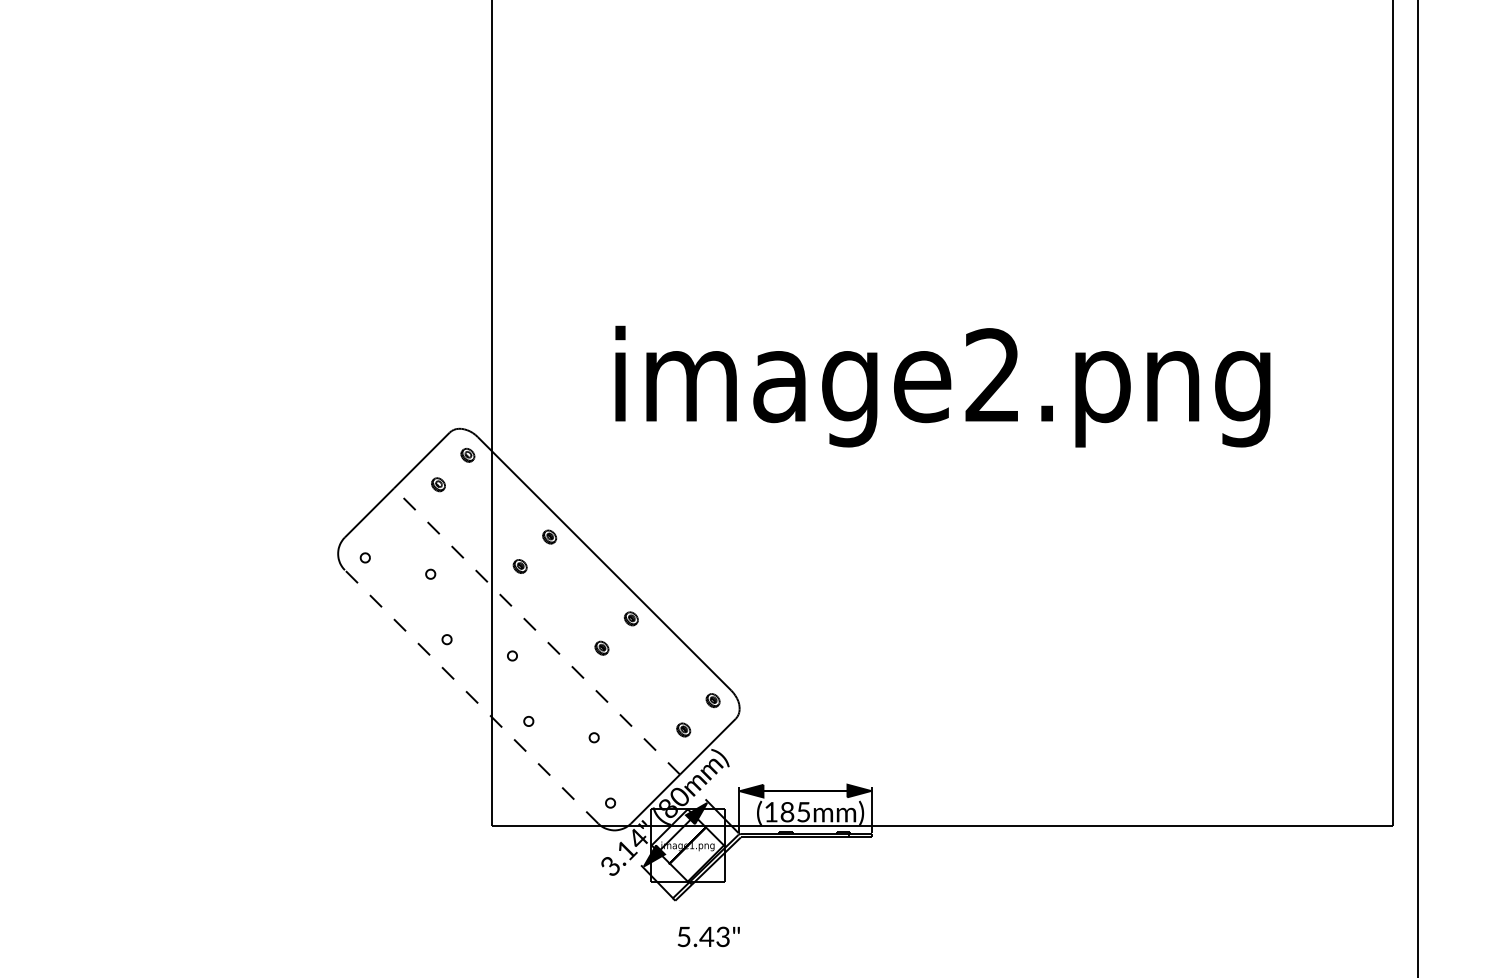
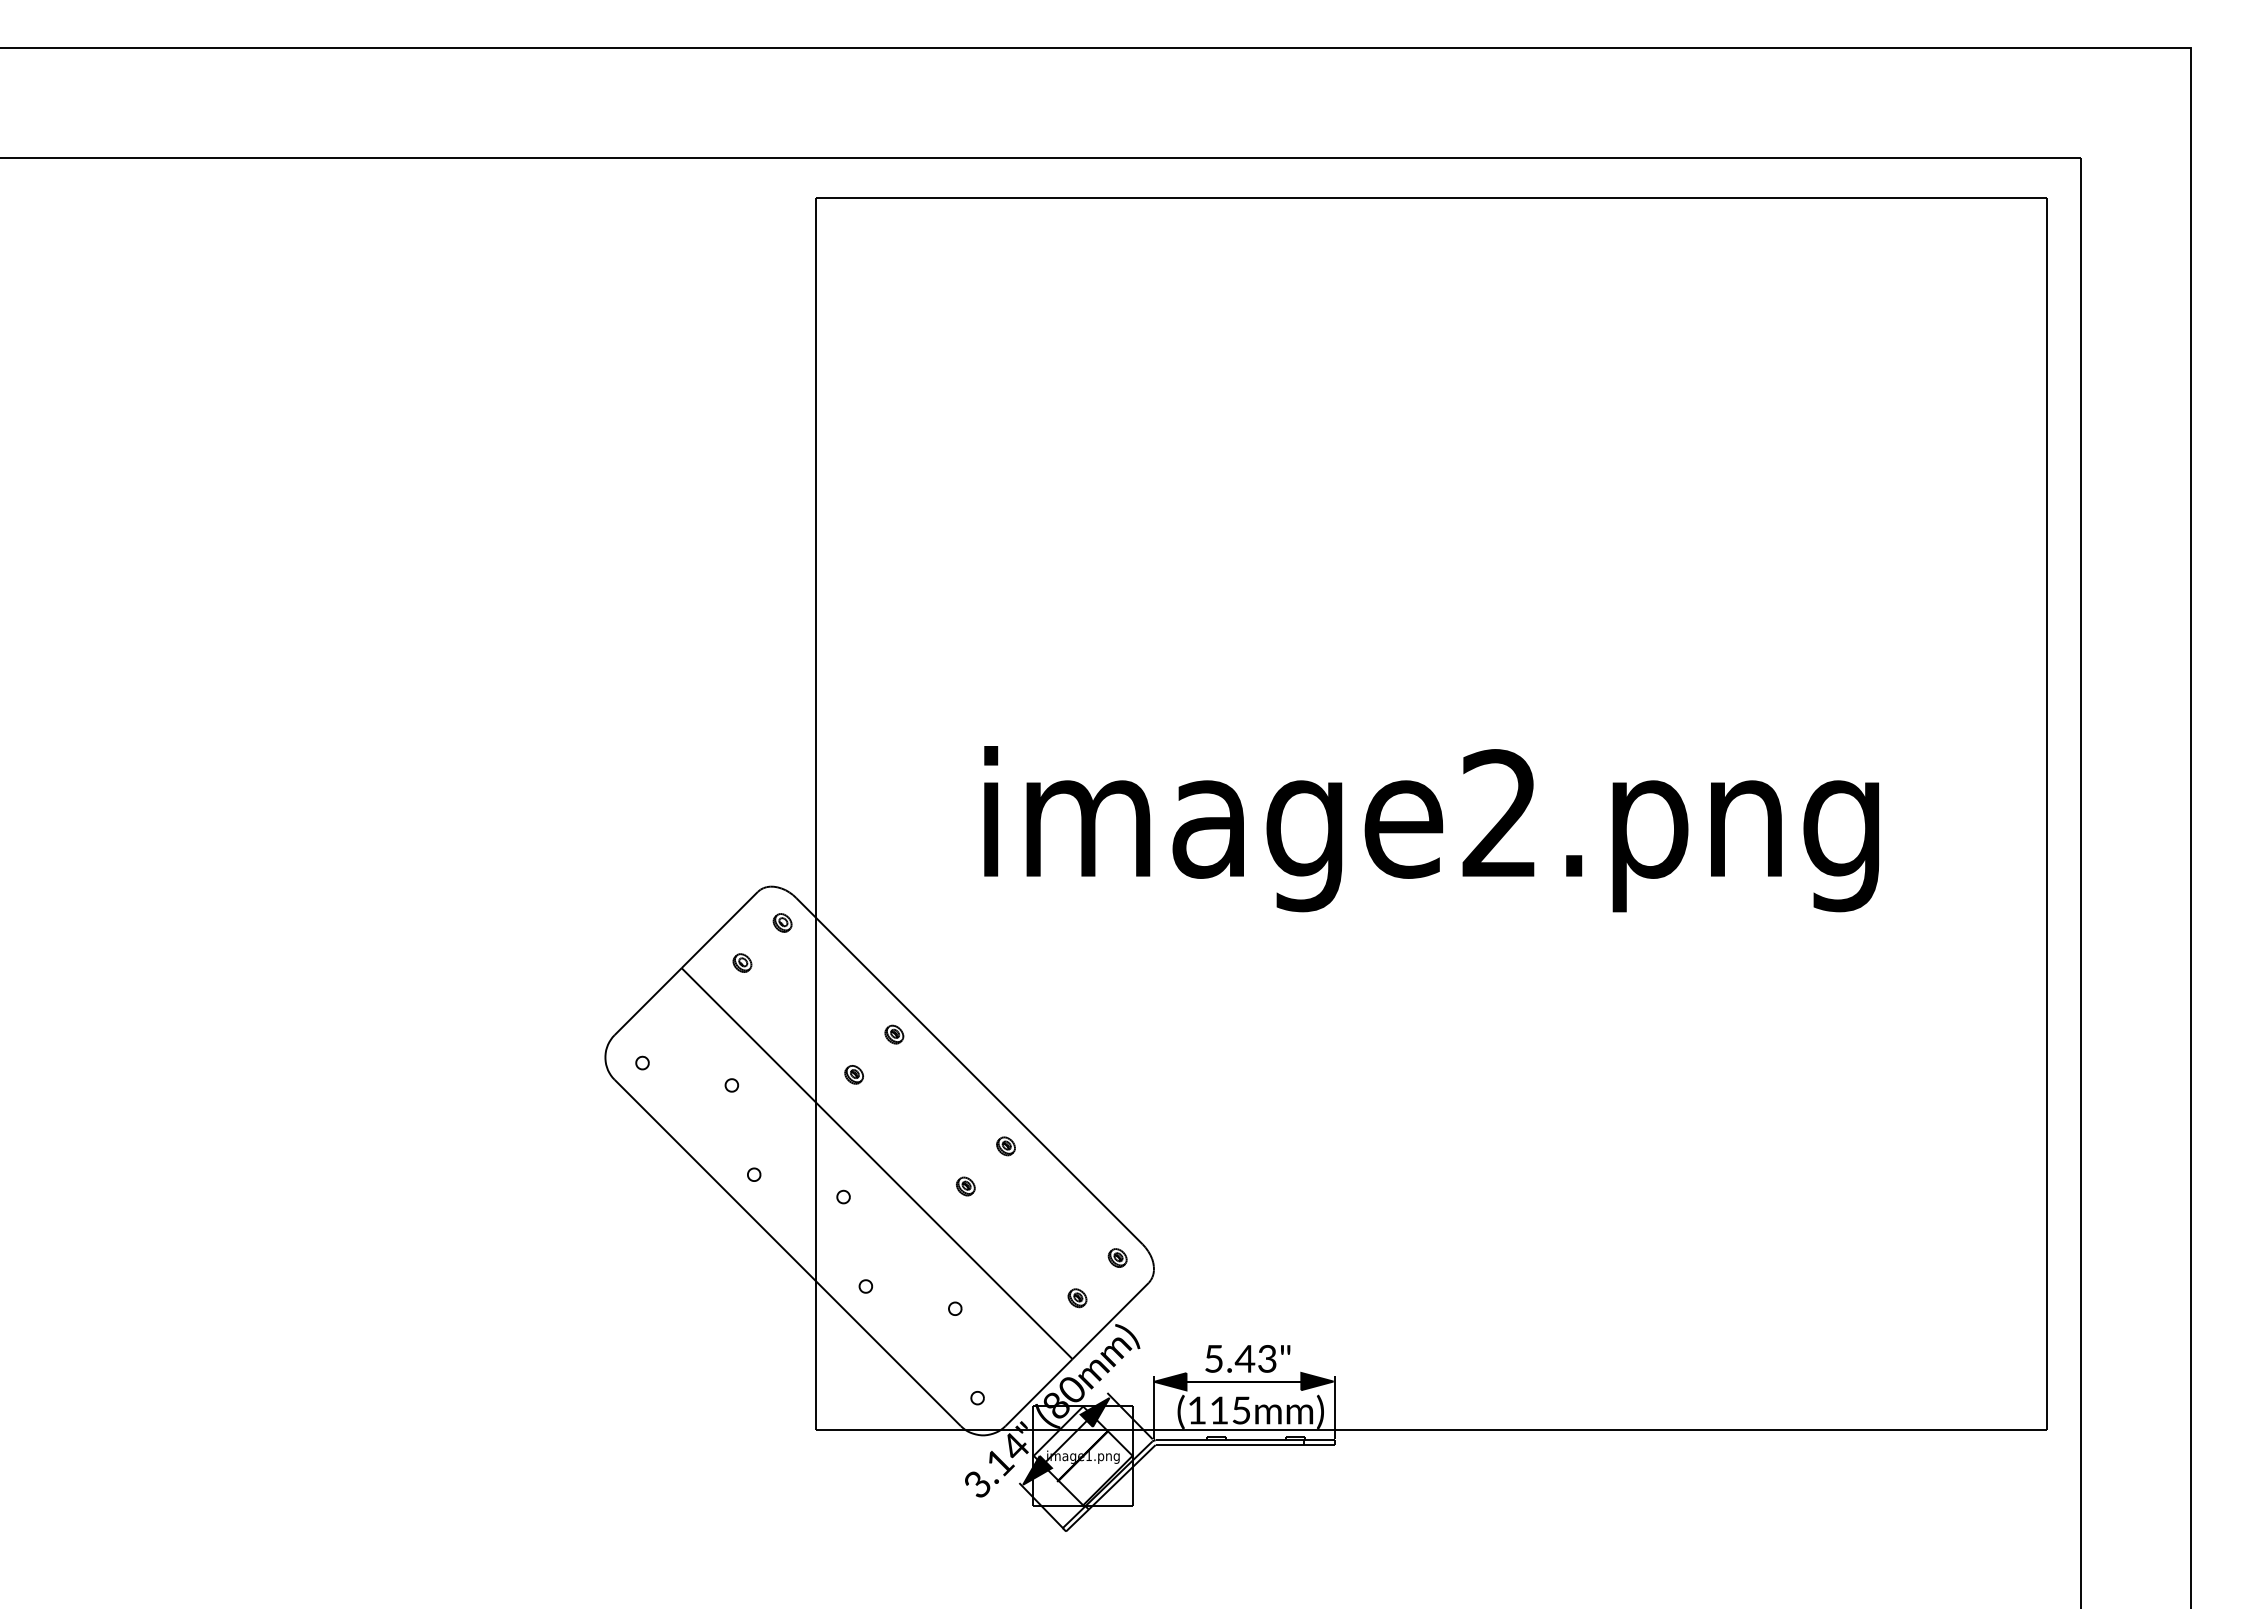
line: (536, 631) -> (876, 1163), dashed -> solid
line: (471, 696) -> (787, 1252), dashed -> solid
text: (787, 812) -> (1219, 1410), (185mm) -> (115mm)
text: (708, 936) -> (1247, 1358), moved

